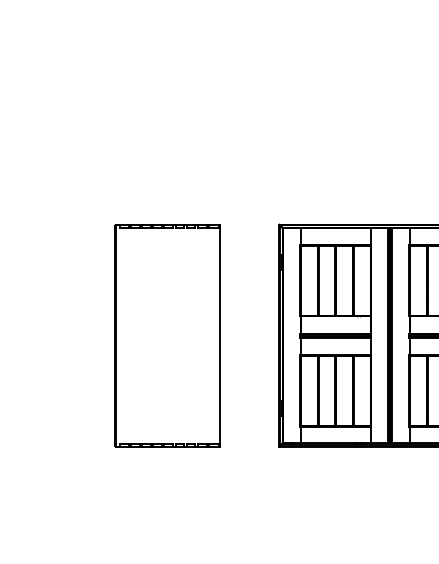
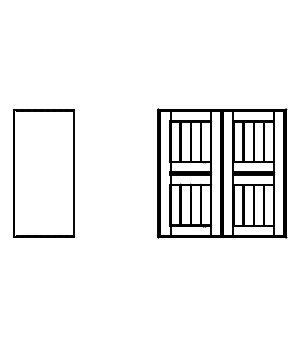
part: (166, 335) -> (43, 173), moved

